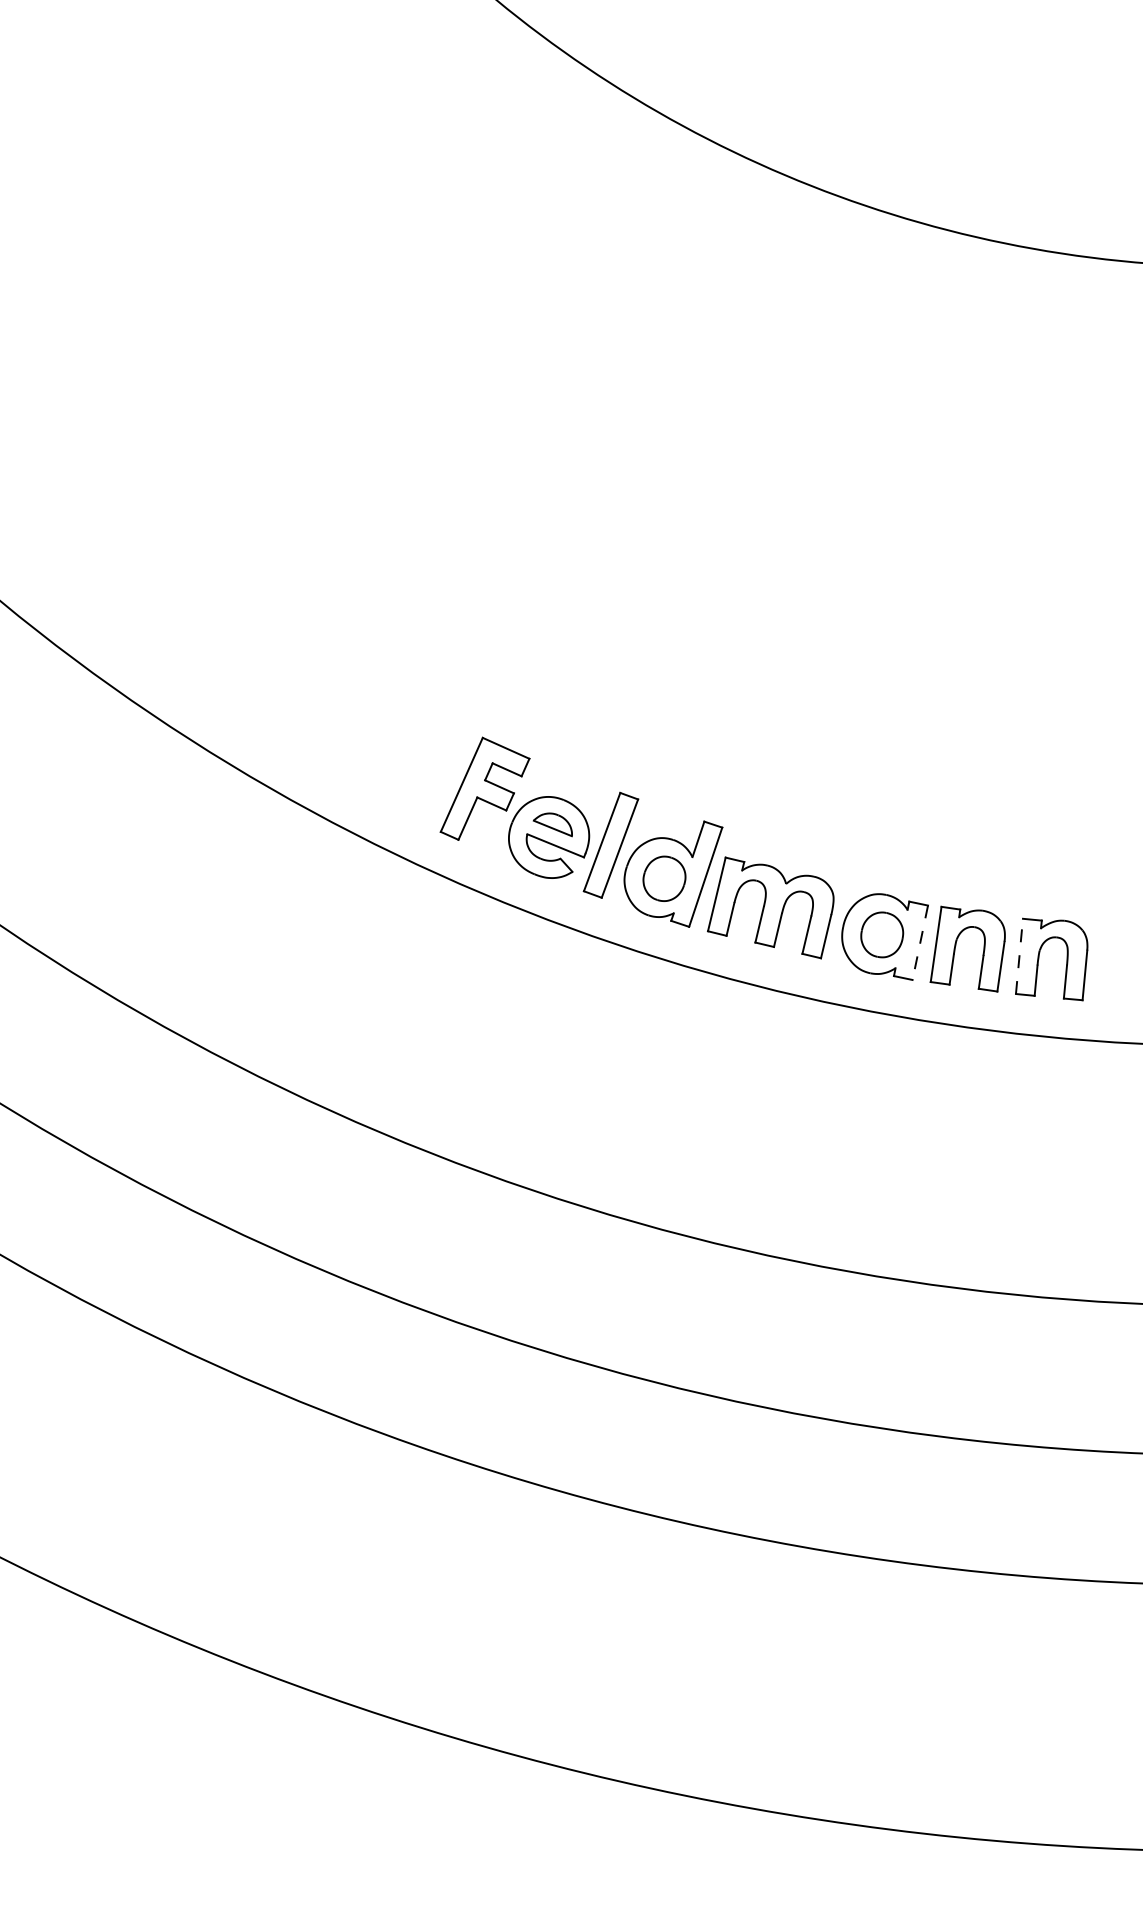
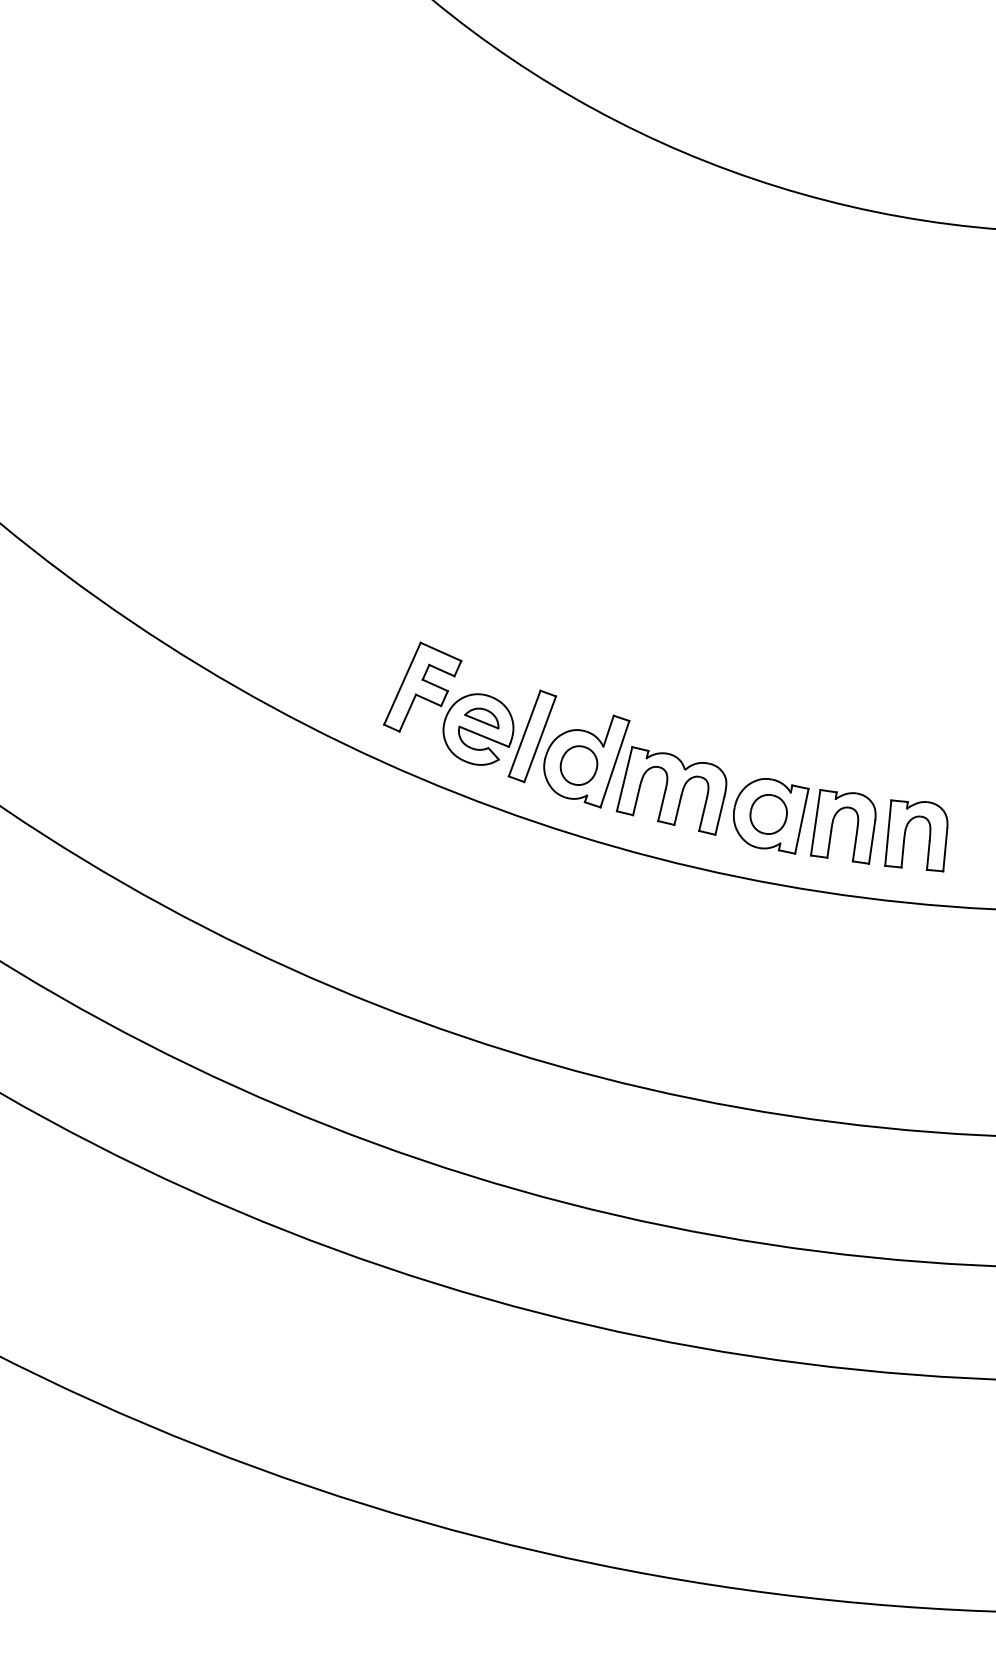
line: (919, 943) -> (801, 821), dashed -> solid
line: (1019, 956) -> (888, 833), dashed -> solid

